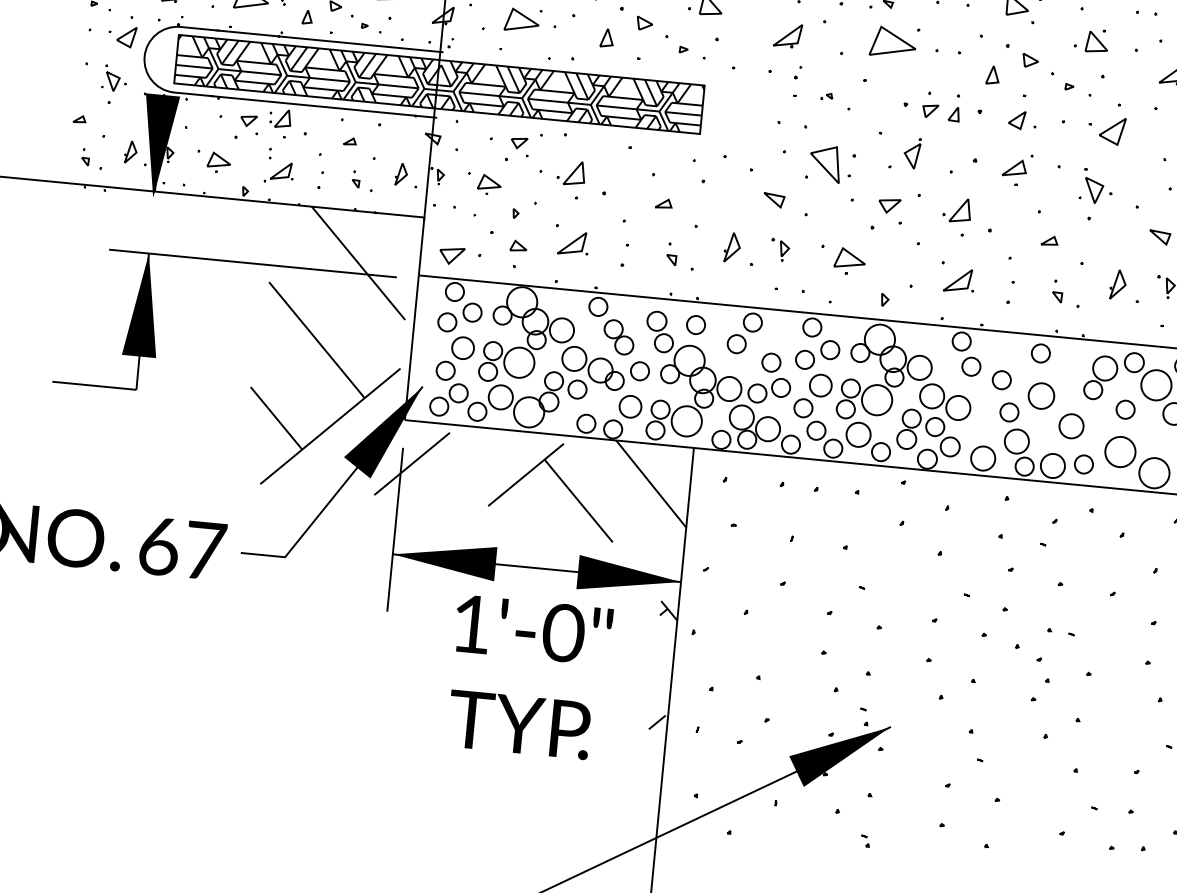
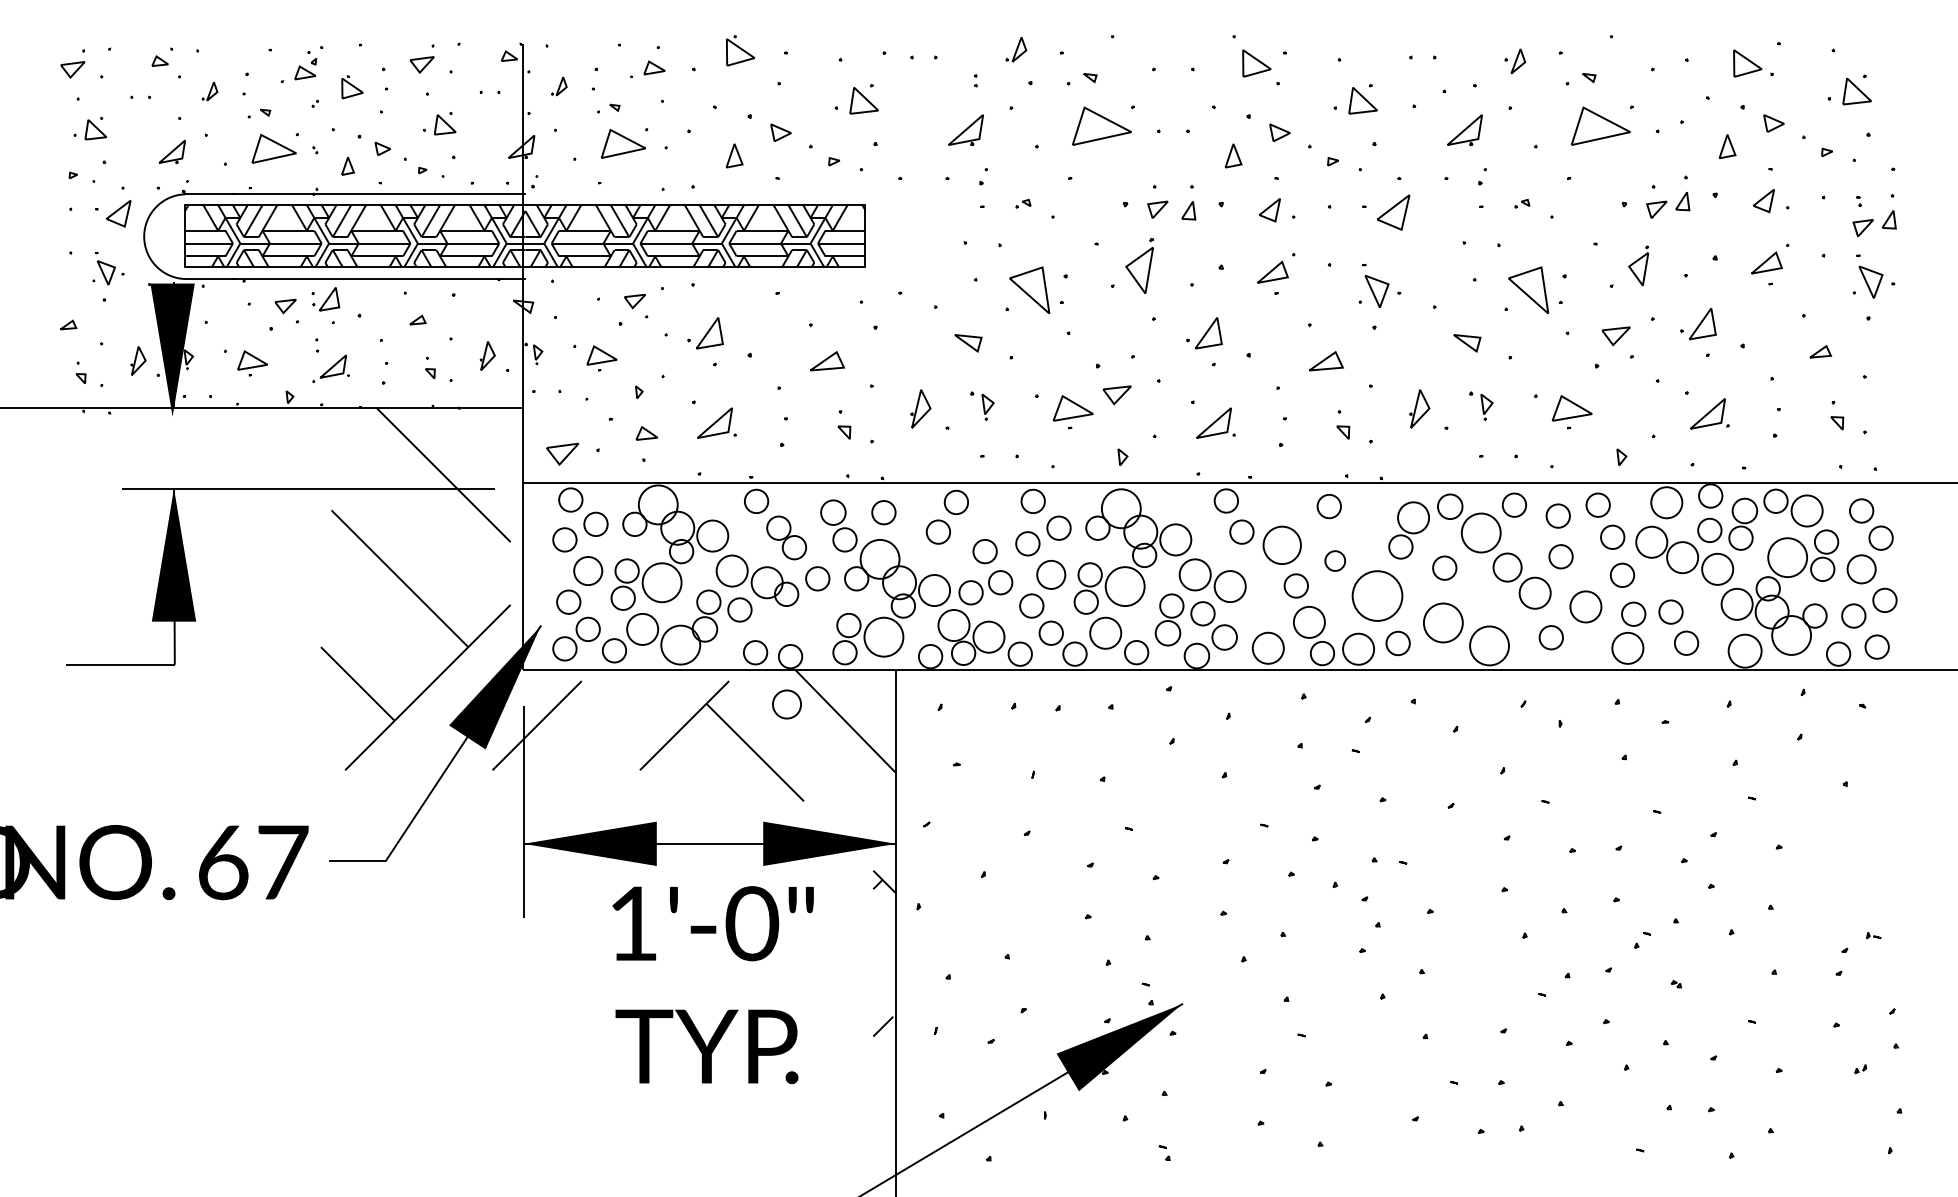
part: (912, 152) -> (1139, 265), size x1.4
part: (663, 203) -> (827, 360), size x1.6
part: (889, 206) -> (1116, 395), moved
part: (1049, 240) -> (1326, 360), size x1.6
circle: (1001, 380) -> (1282, 545), size x1.6
circle: (1040, 395) -> (1334, 560), size x0.6
circle: (630, 406) -> (786, 704), moved
circle: (1071, 425) -> (1377, 595), size x1.6

